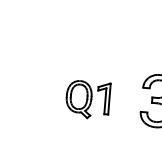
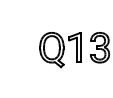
part: (88, 100) -> (60, 50), size x1.67

